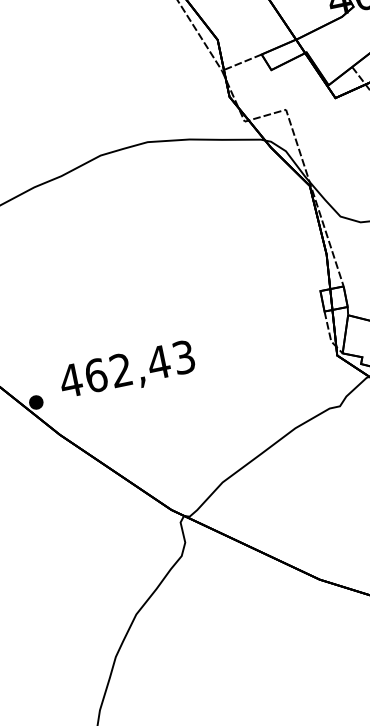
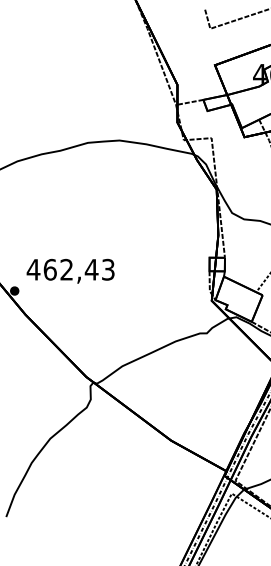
text: (127, 370) -> (70, 270), moved

